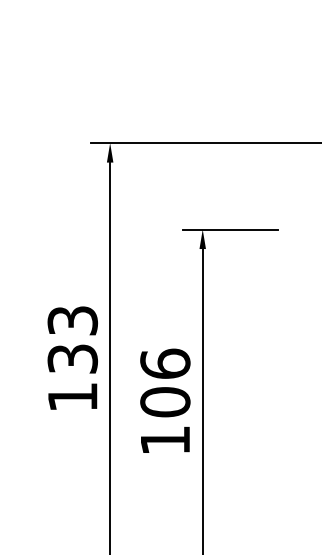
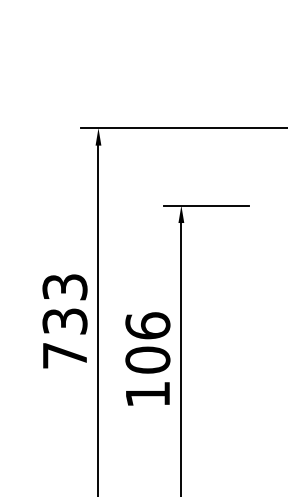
text: (72, 397) -> (64, 355), 133 -> 733

